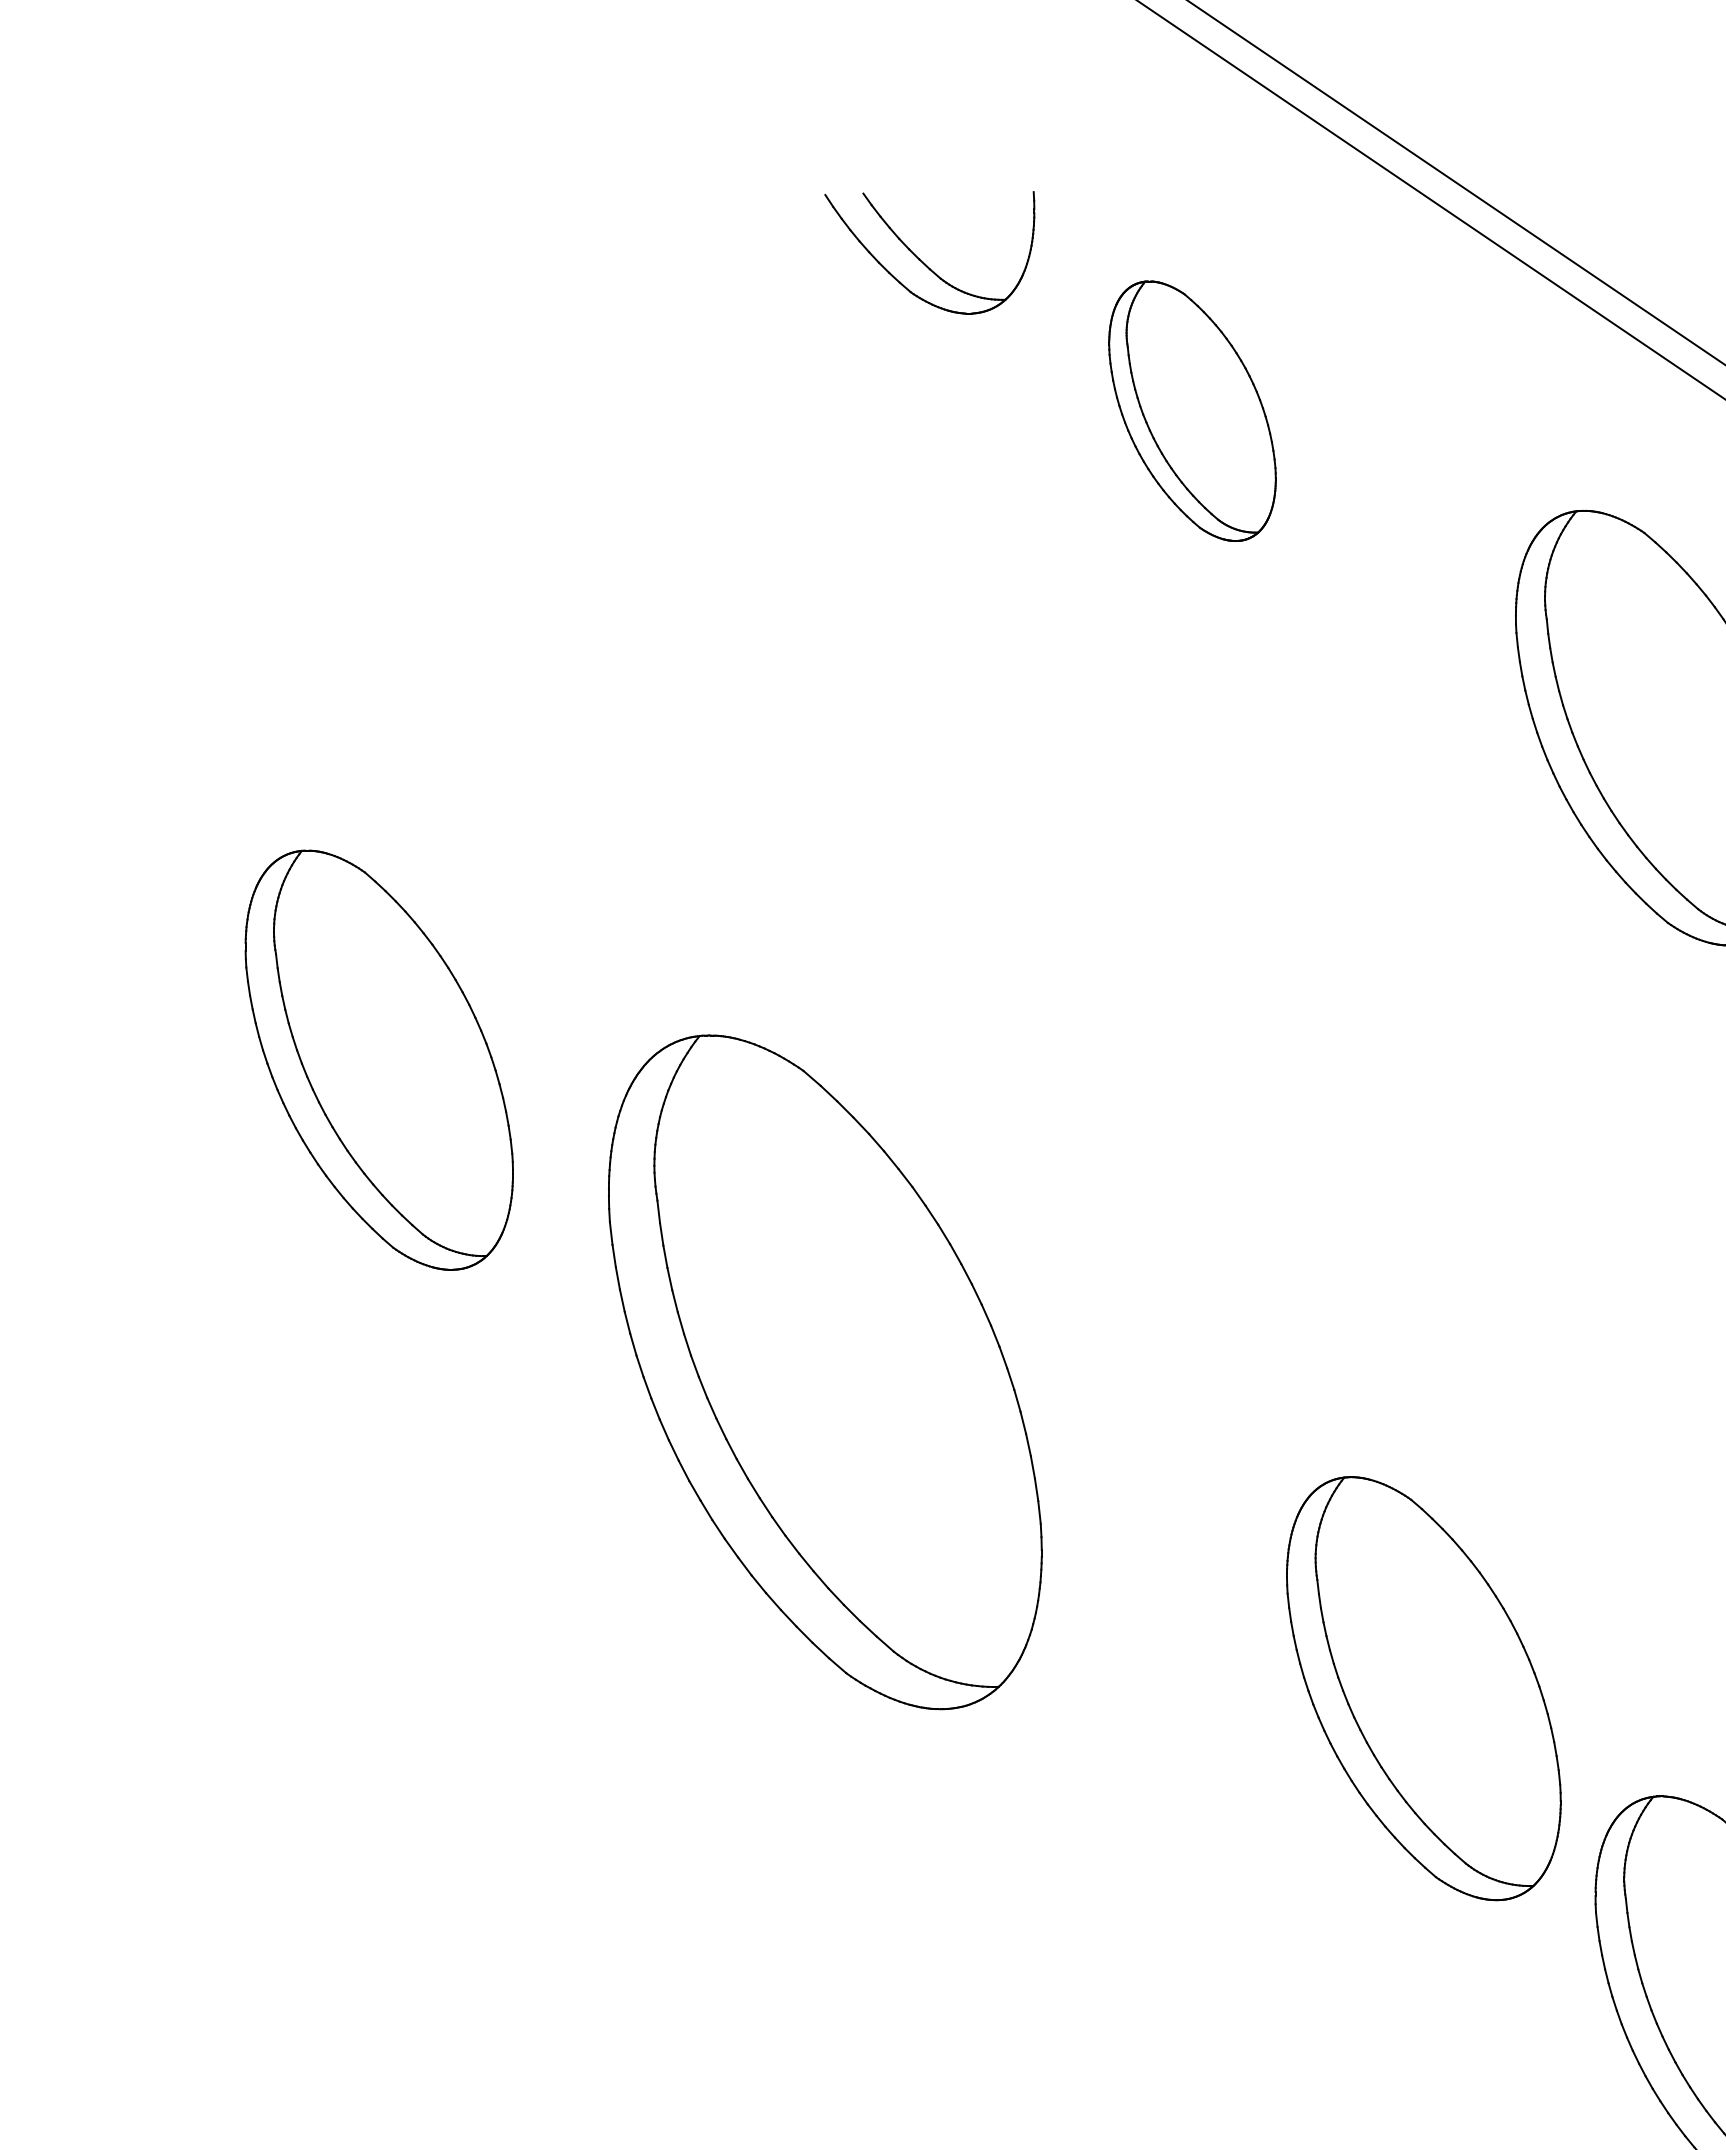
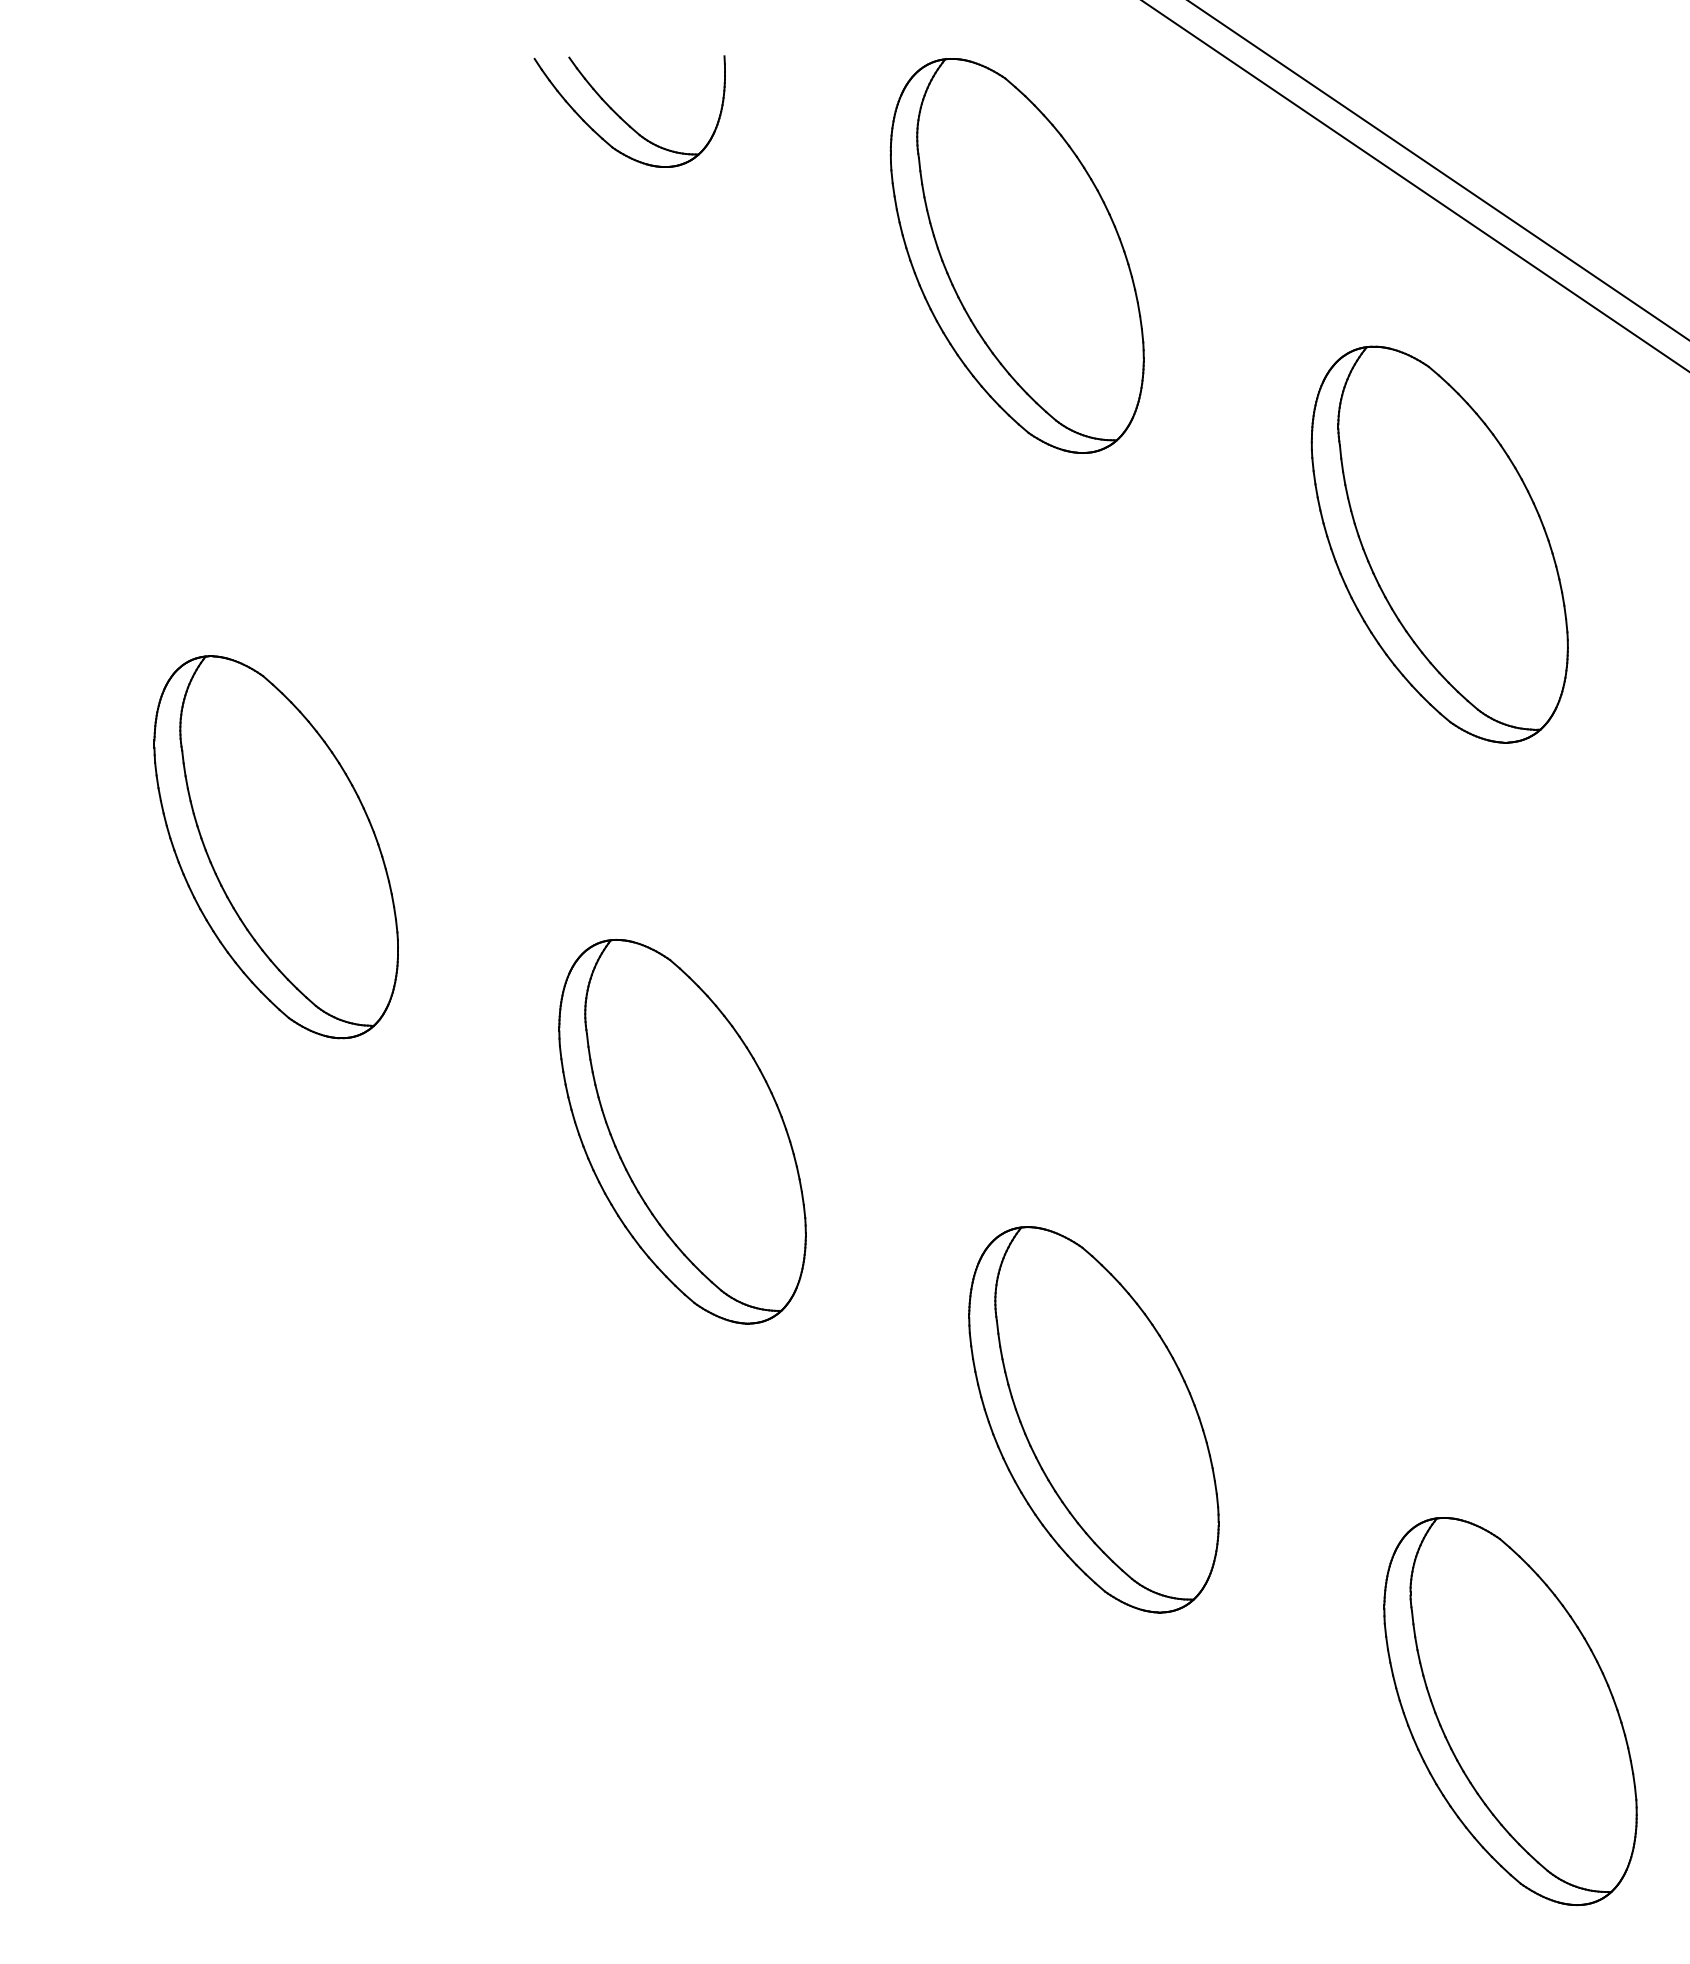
part: (921, 260) -> (622, 118), moved
part: (1191, 410) -> (1016, 255), size x1.67
part: (825, 1372) -> (682, 1131), size x0.62
part: (1423, 1688) -> (1093, 1419), moved

